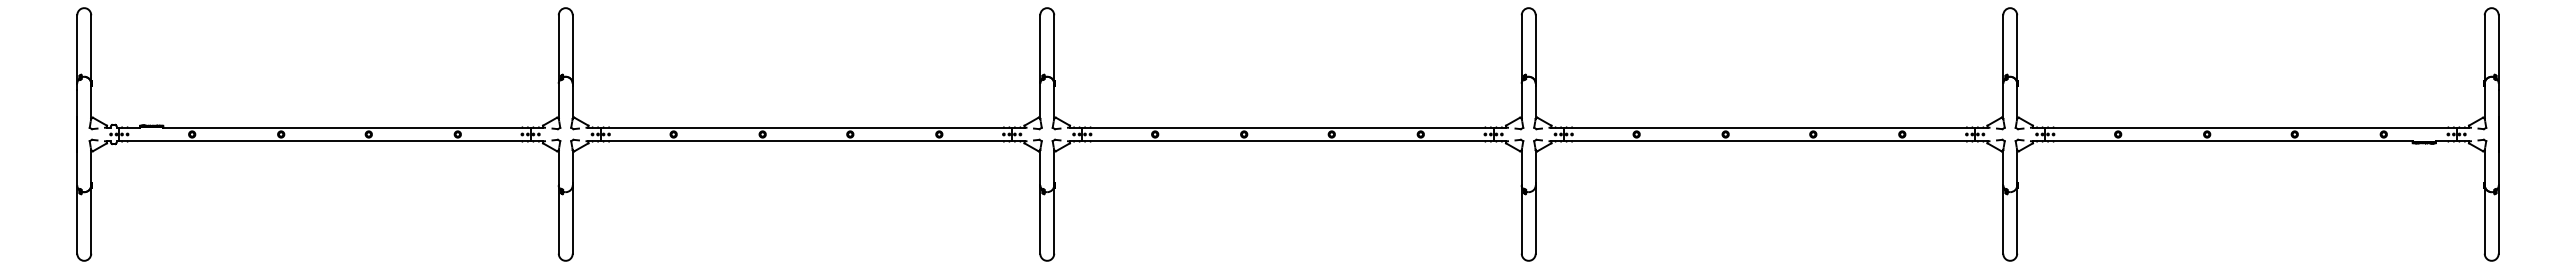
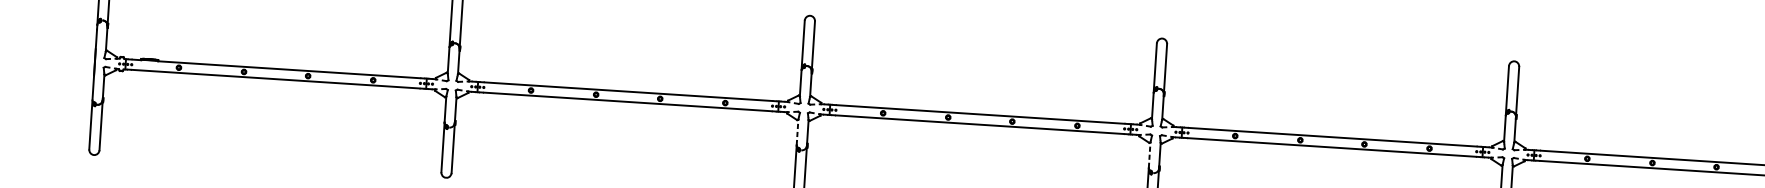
line: (1040, 167) -> (797, 132), solid -> dashed
line: (1521, 167) -> (1149, 154), solid -> dashed

